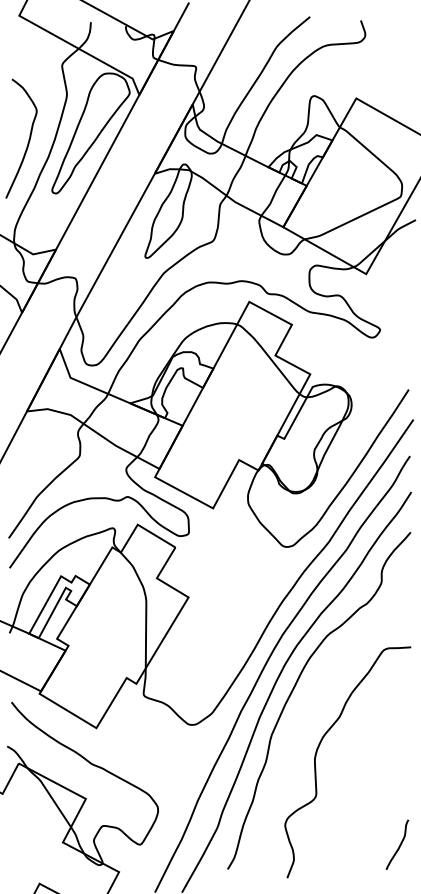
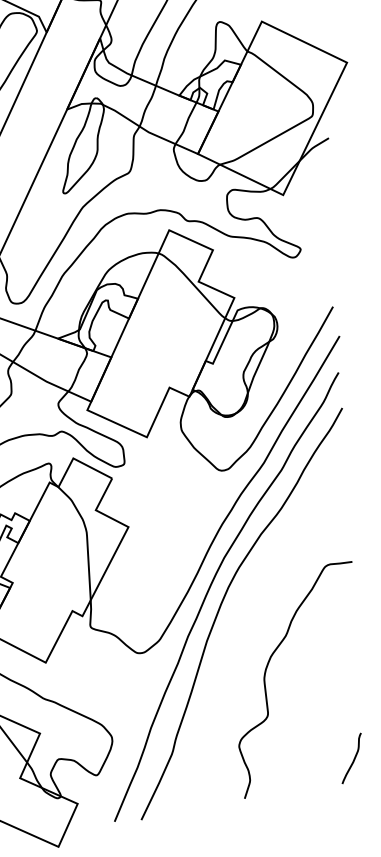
curve: (295, 687) -> (240, 609), removed

